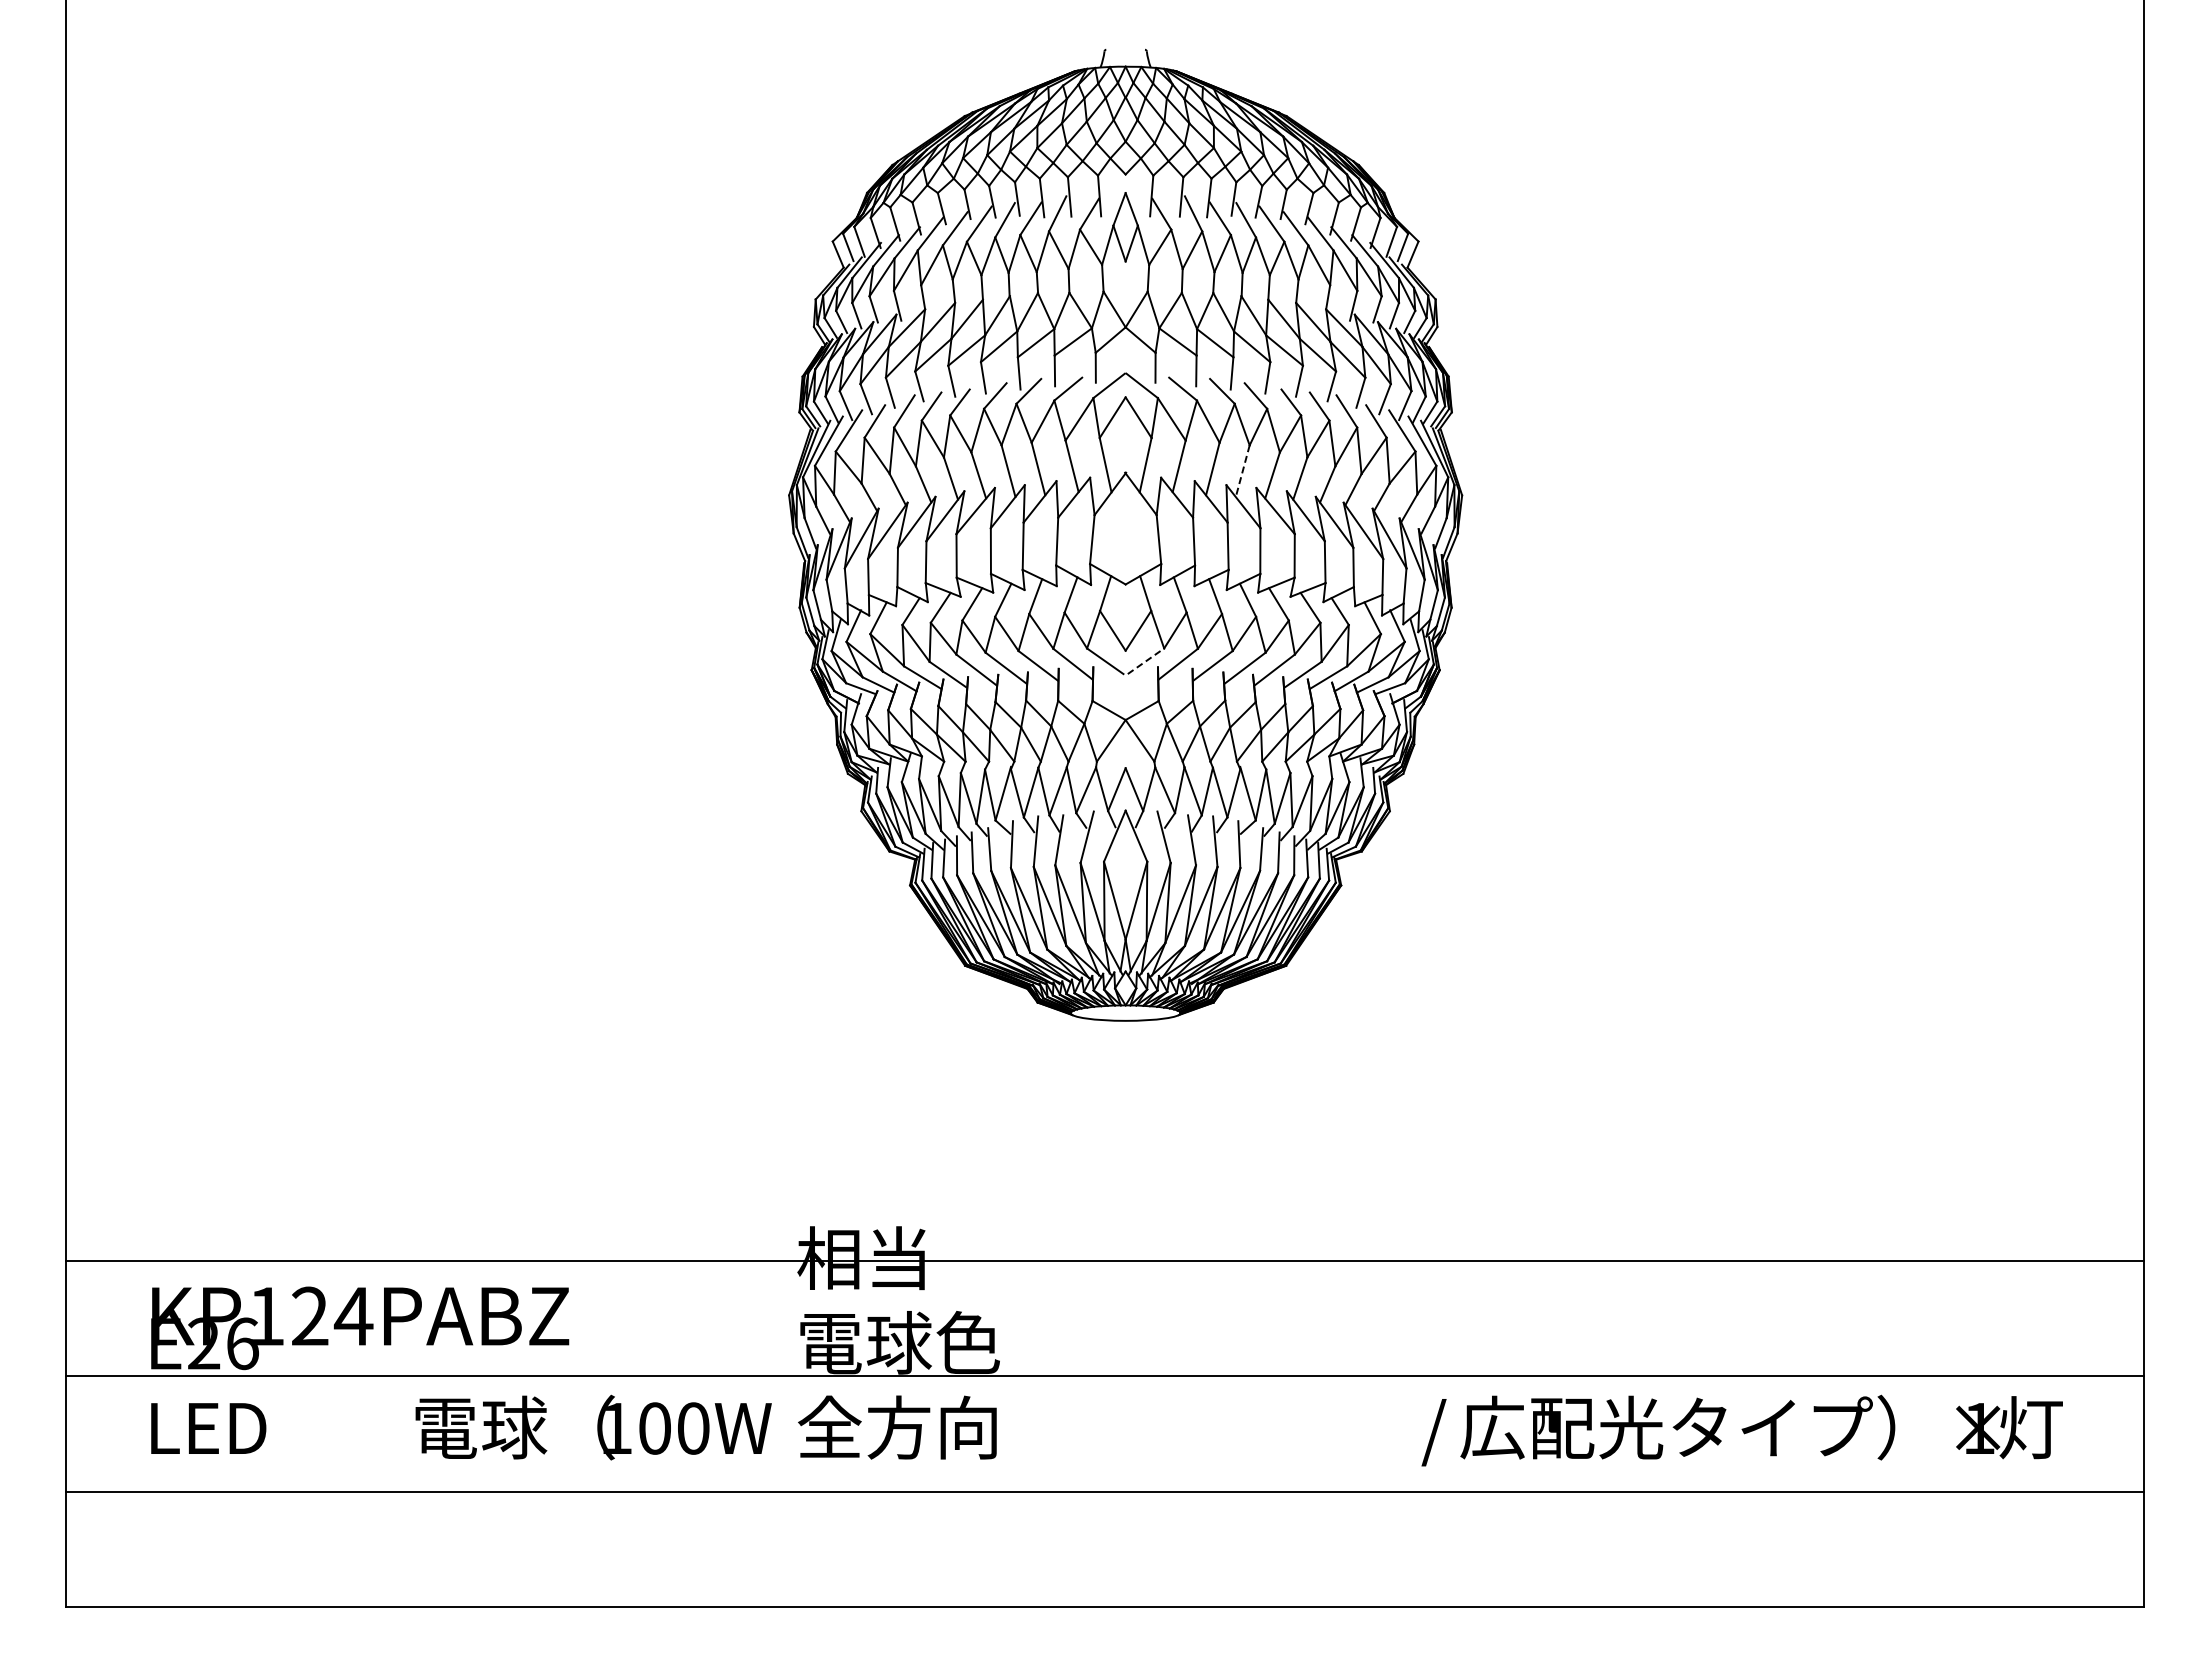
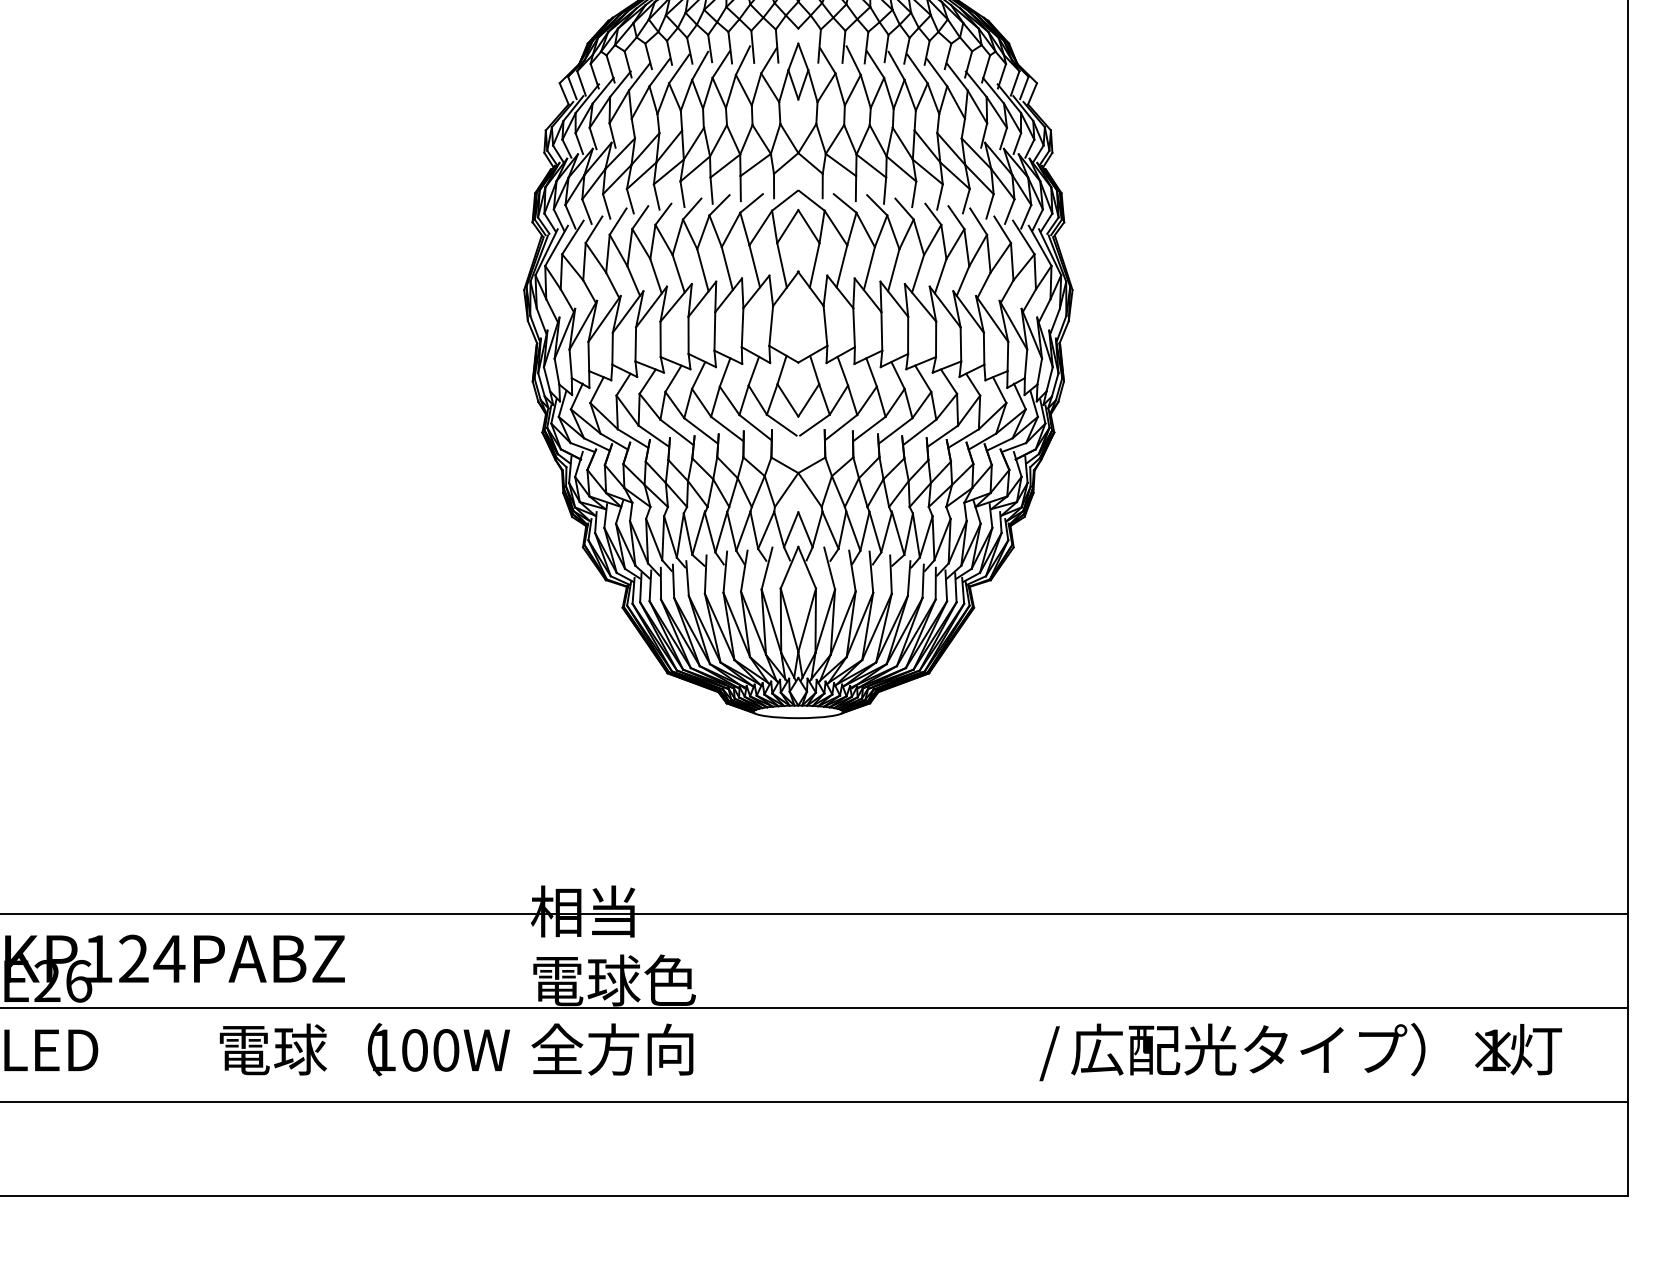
line: (1242, 471) -> (893, 270), dashed -> solid
line: (1146, 660) -> (815, 424), dashed -> solid

